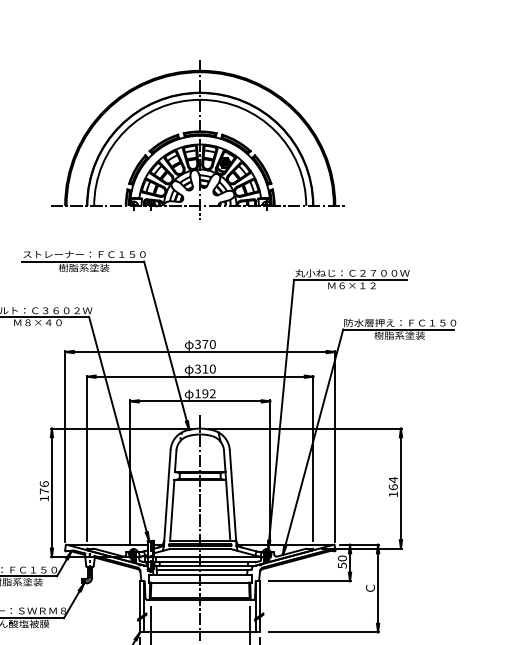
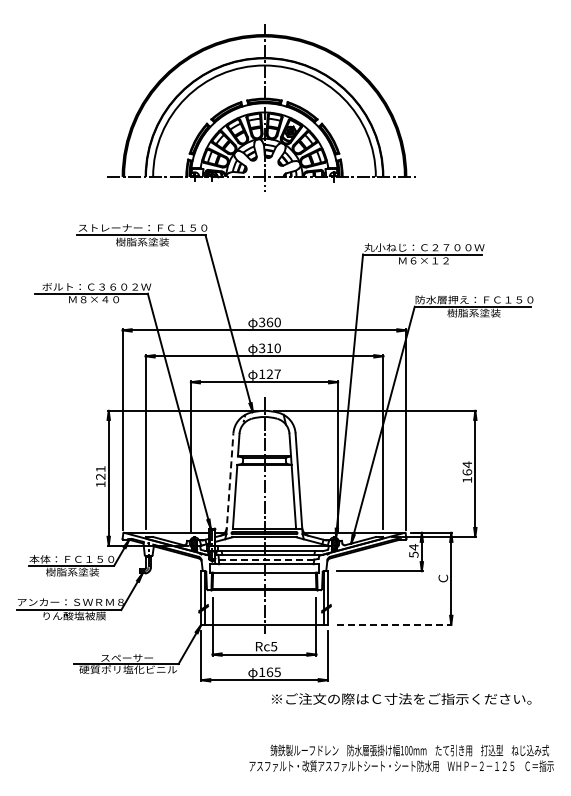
text: (204, 344) -> (269, 322), 370 -> 360
text: (208, 393) -> (273, 373), 192 -> 127
text: (44, 487) -> (100, 472), 176 -> 121
line: (166, 497) -> (229, 483), solid -> dashed
text: (342, 558) -> (413, 547), 50 -> 54
line: (202, 570) -> (266, 559), solid -> dashed
line: (323, 632) -> (394, 624), solid -> dashed

